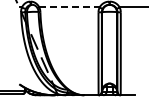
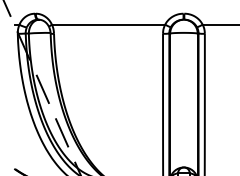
line: (69, 7) -> (108, 24), dashed -> solid

